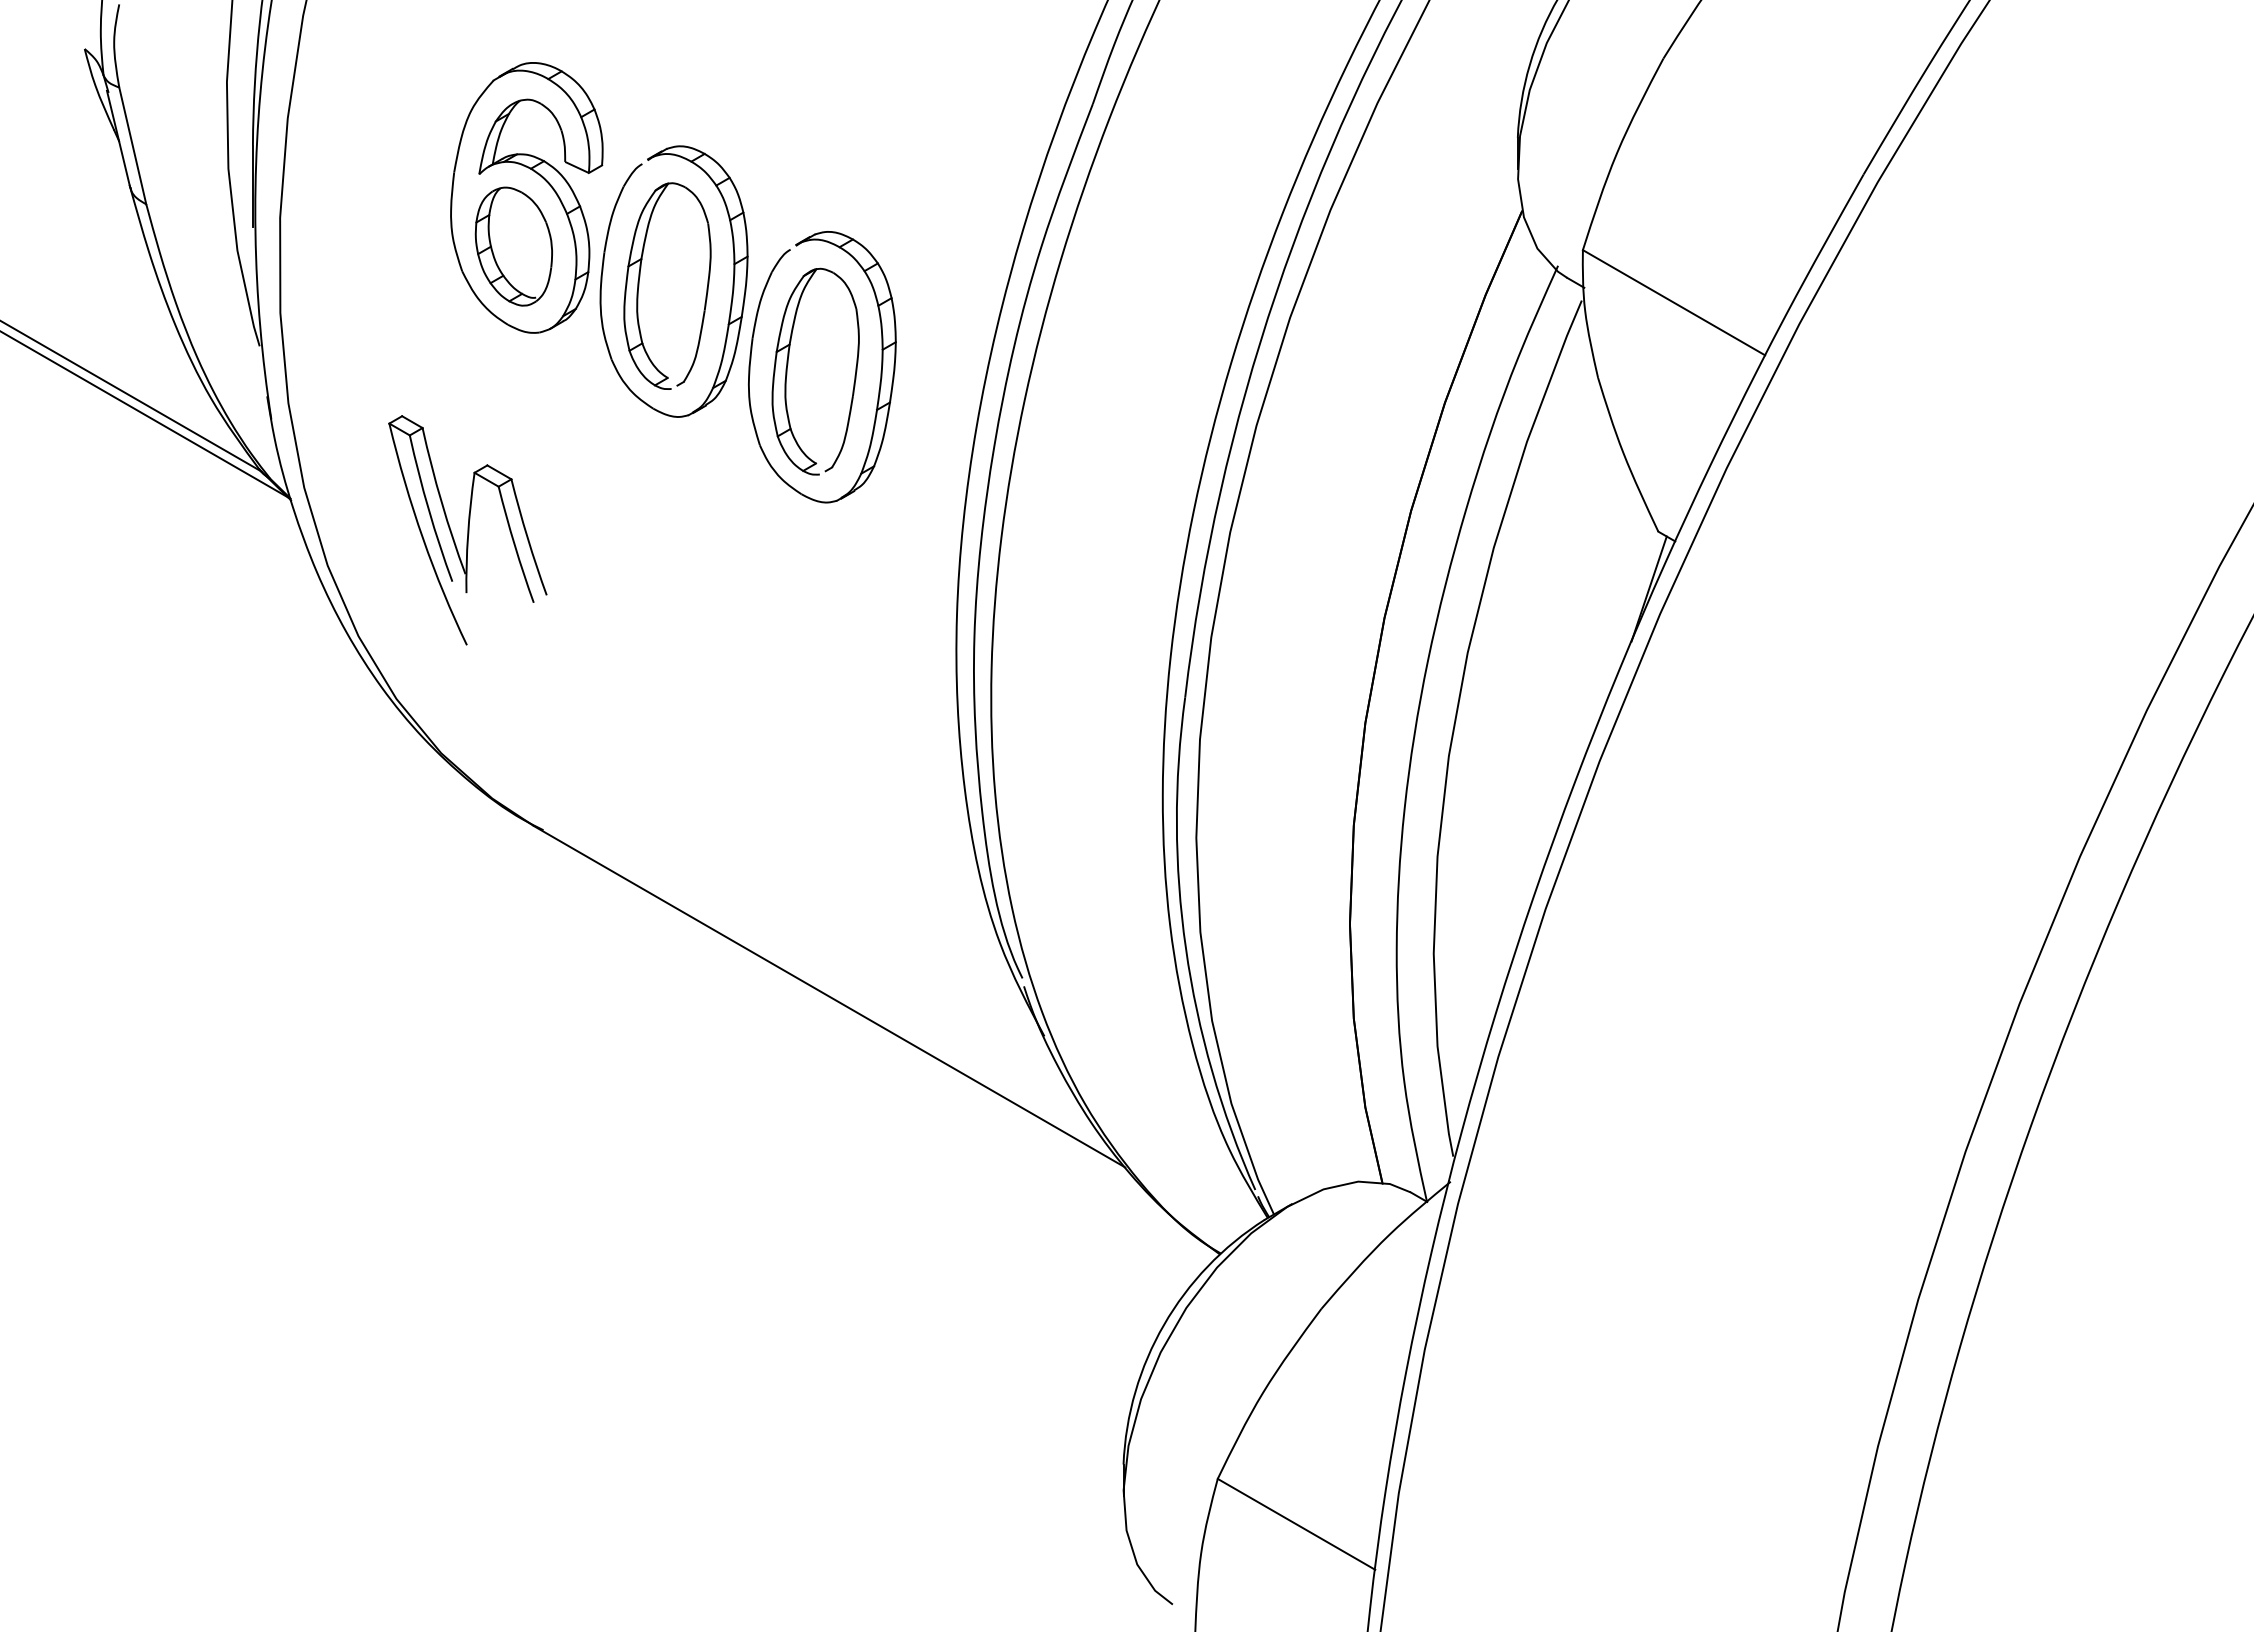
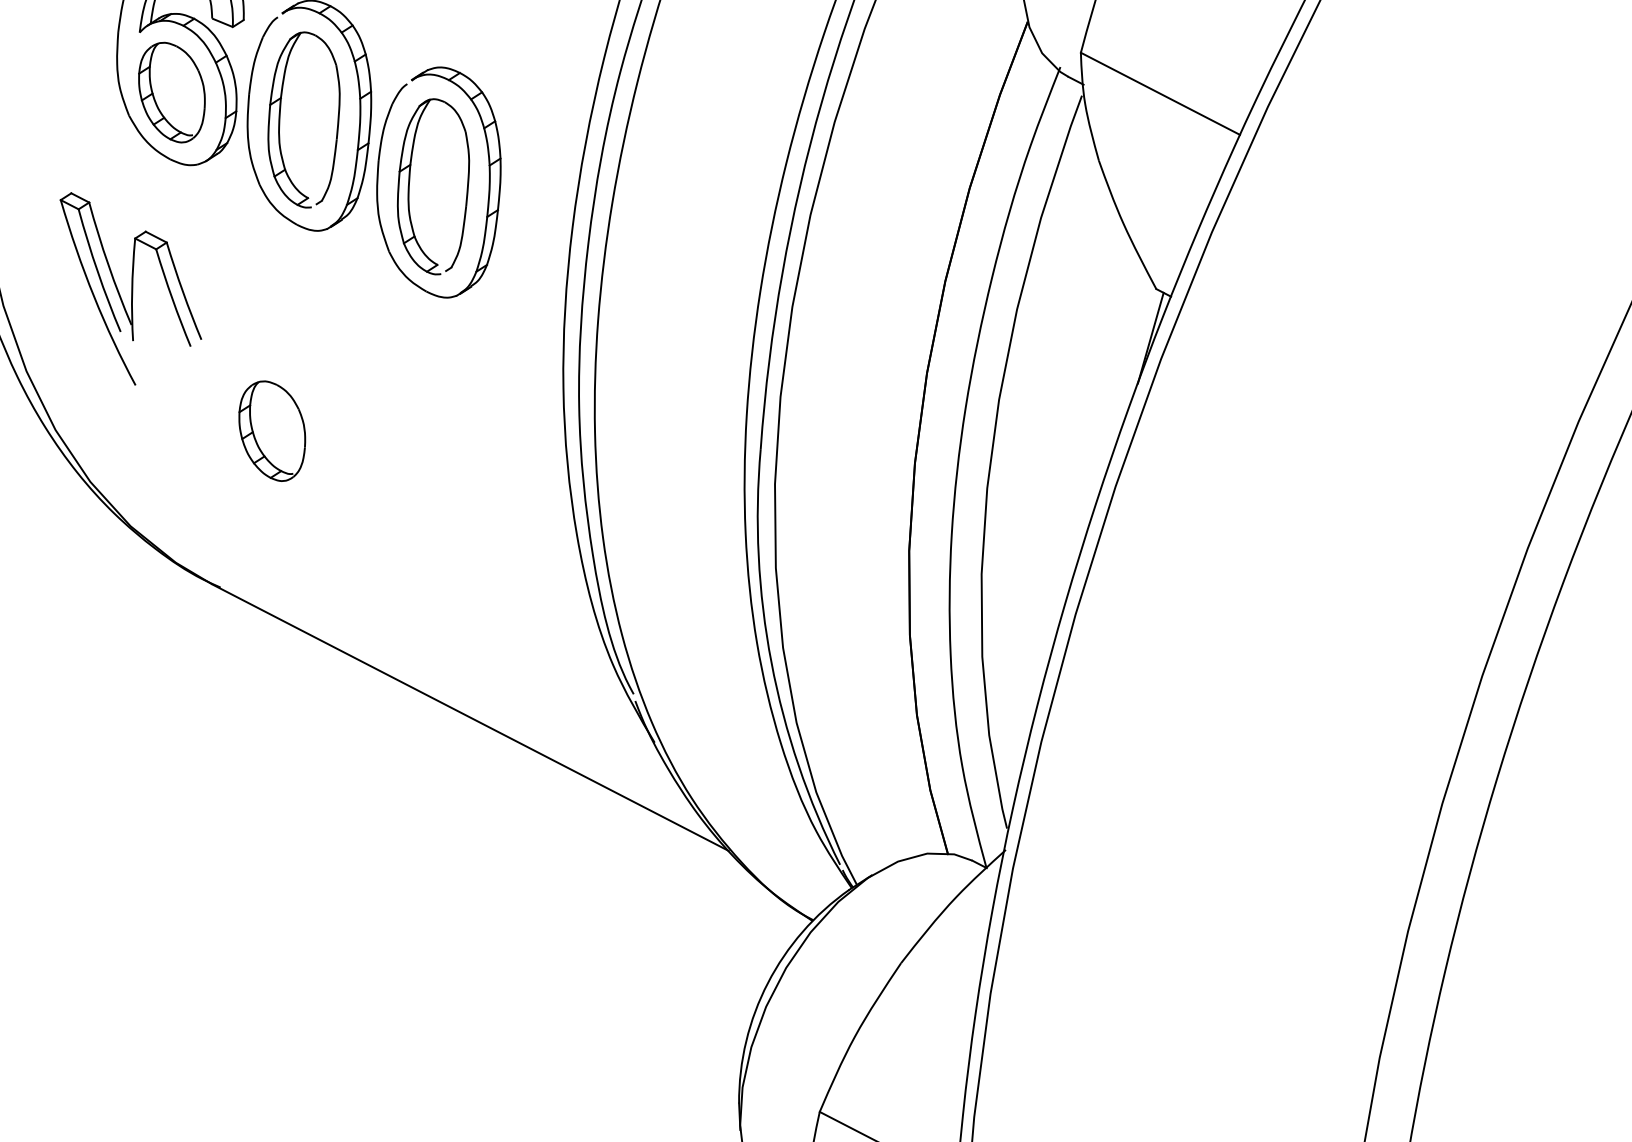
part: (467, 530) -> (131, 287), moved
part: (612, 649) -> (272, 431), added

